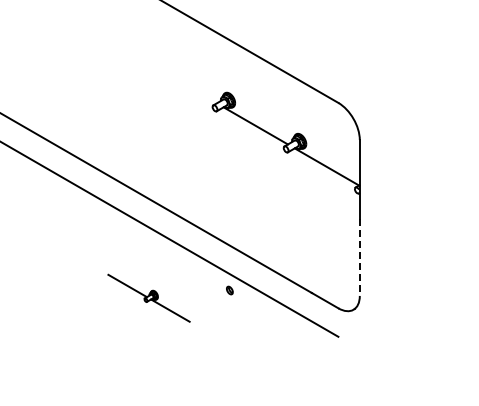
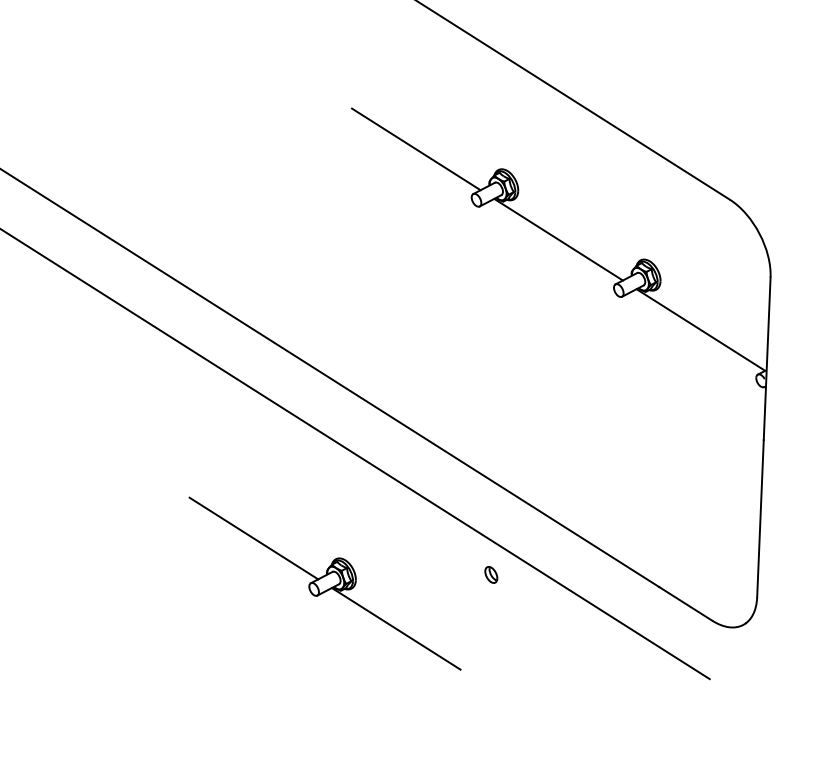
line: (184, 84) -> (416, 148), added
line: (359, 258) -> (759, 520), dashed -> solid
part: (148, 298) -> (323, 584), size x1.67

